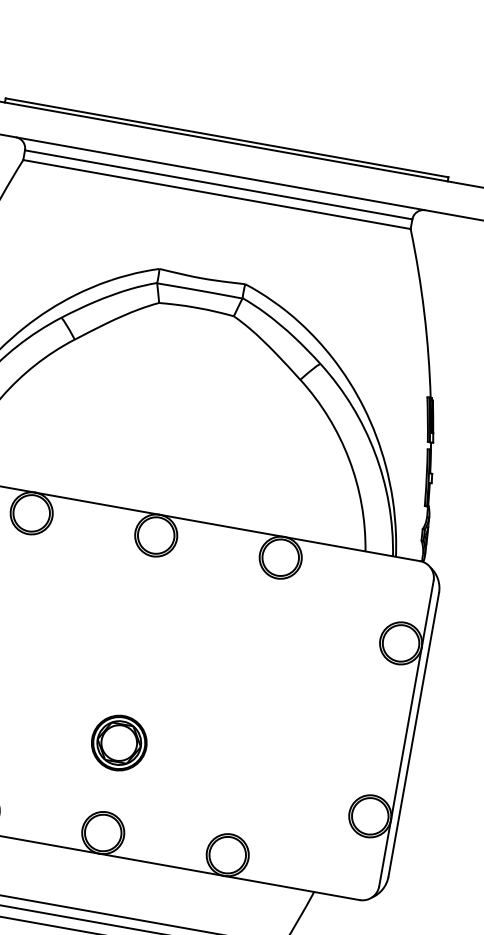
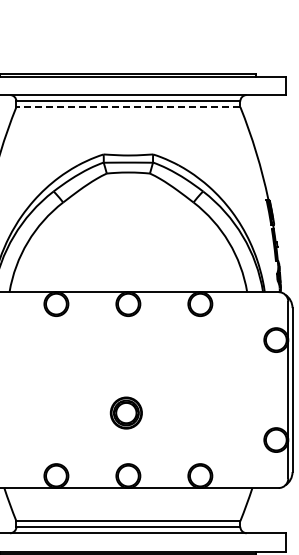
line: (217, 195) -> (128, 107), solid -> dashed
part: (117, 741) -> (125, 412), moved

